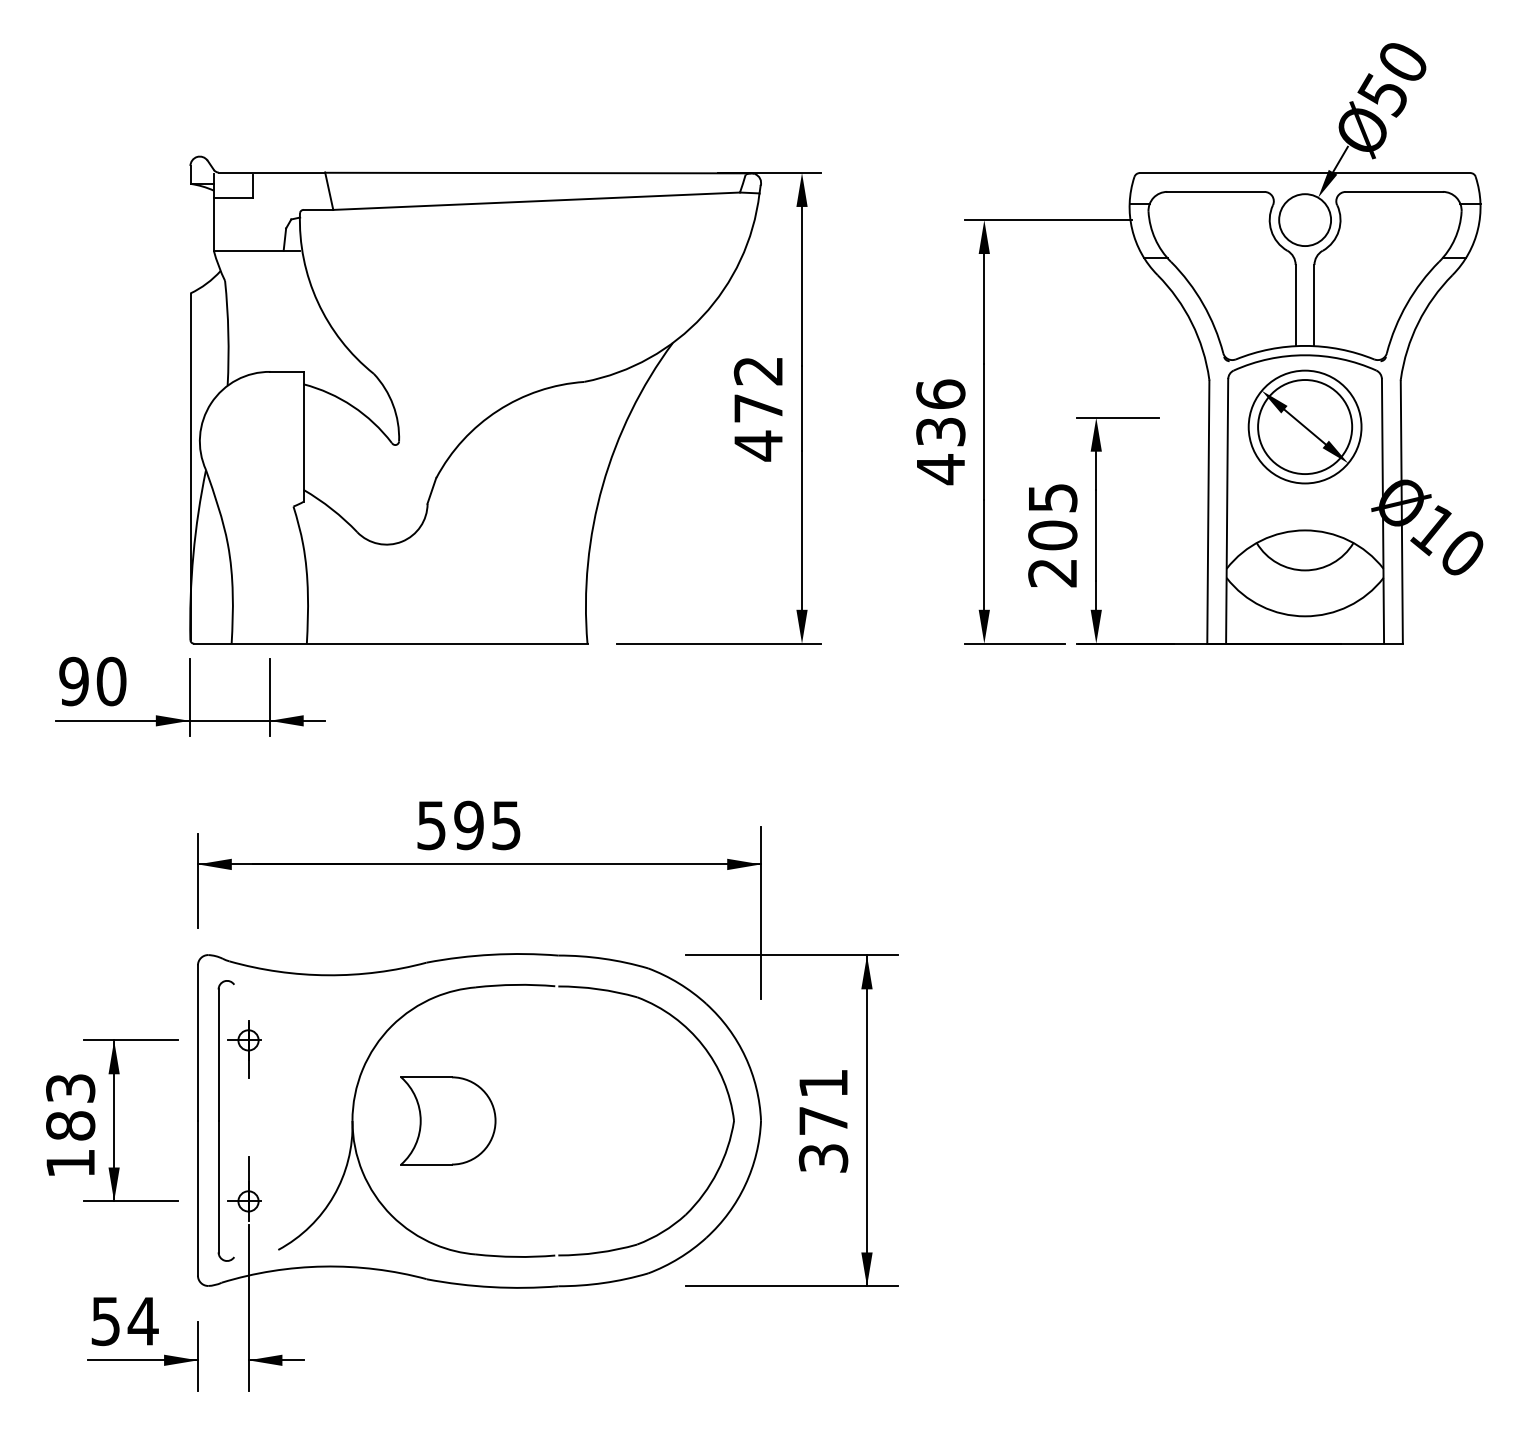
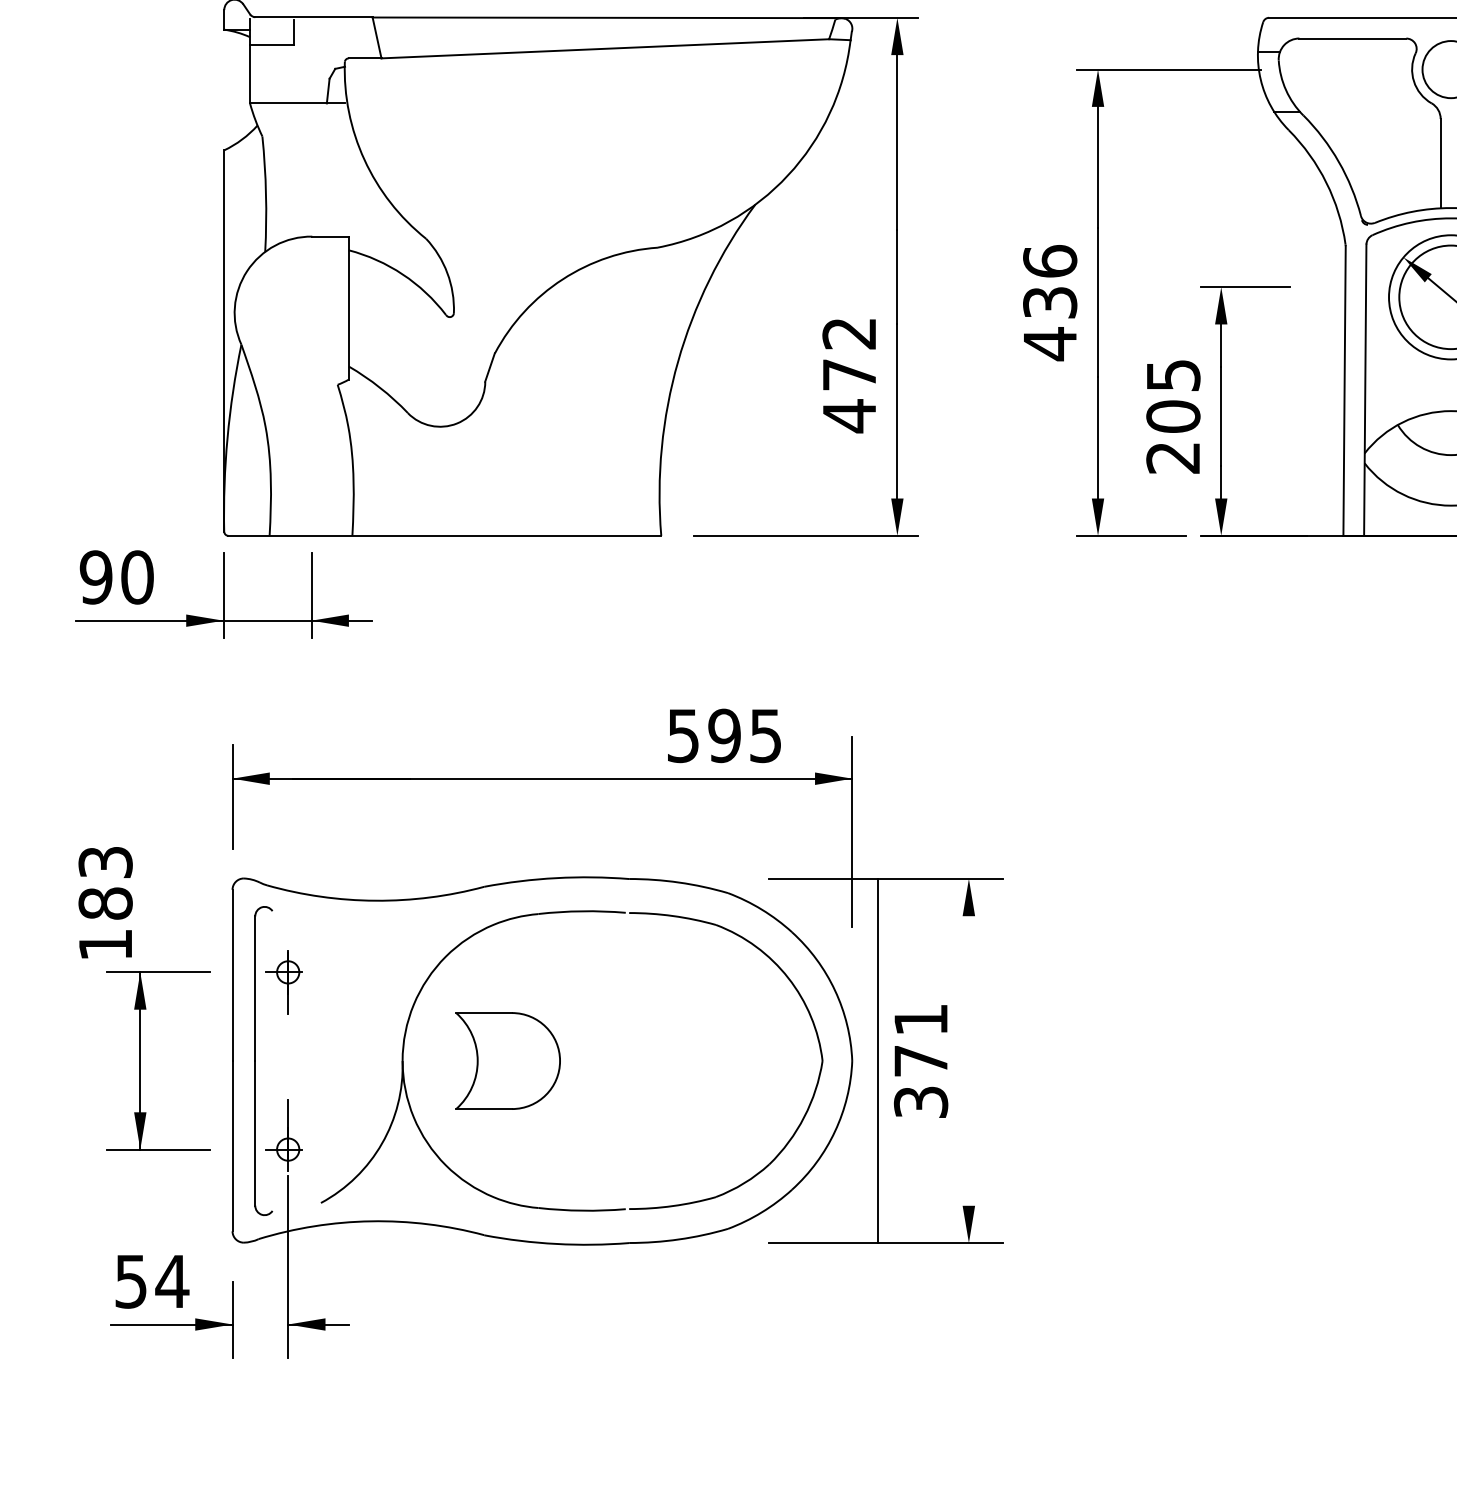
text: (757, 409) -> (848, 375), moved
text: (468, 825) -> (724, 735), moved
line: (867, 1120) -> (878, 1060), moved
text: (70, 1124) -> (105, 902), moved

